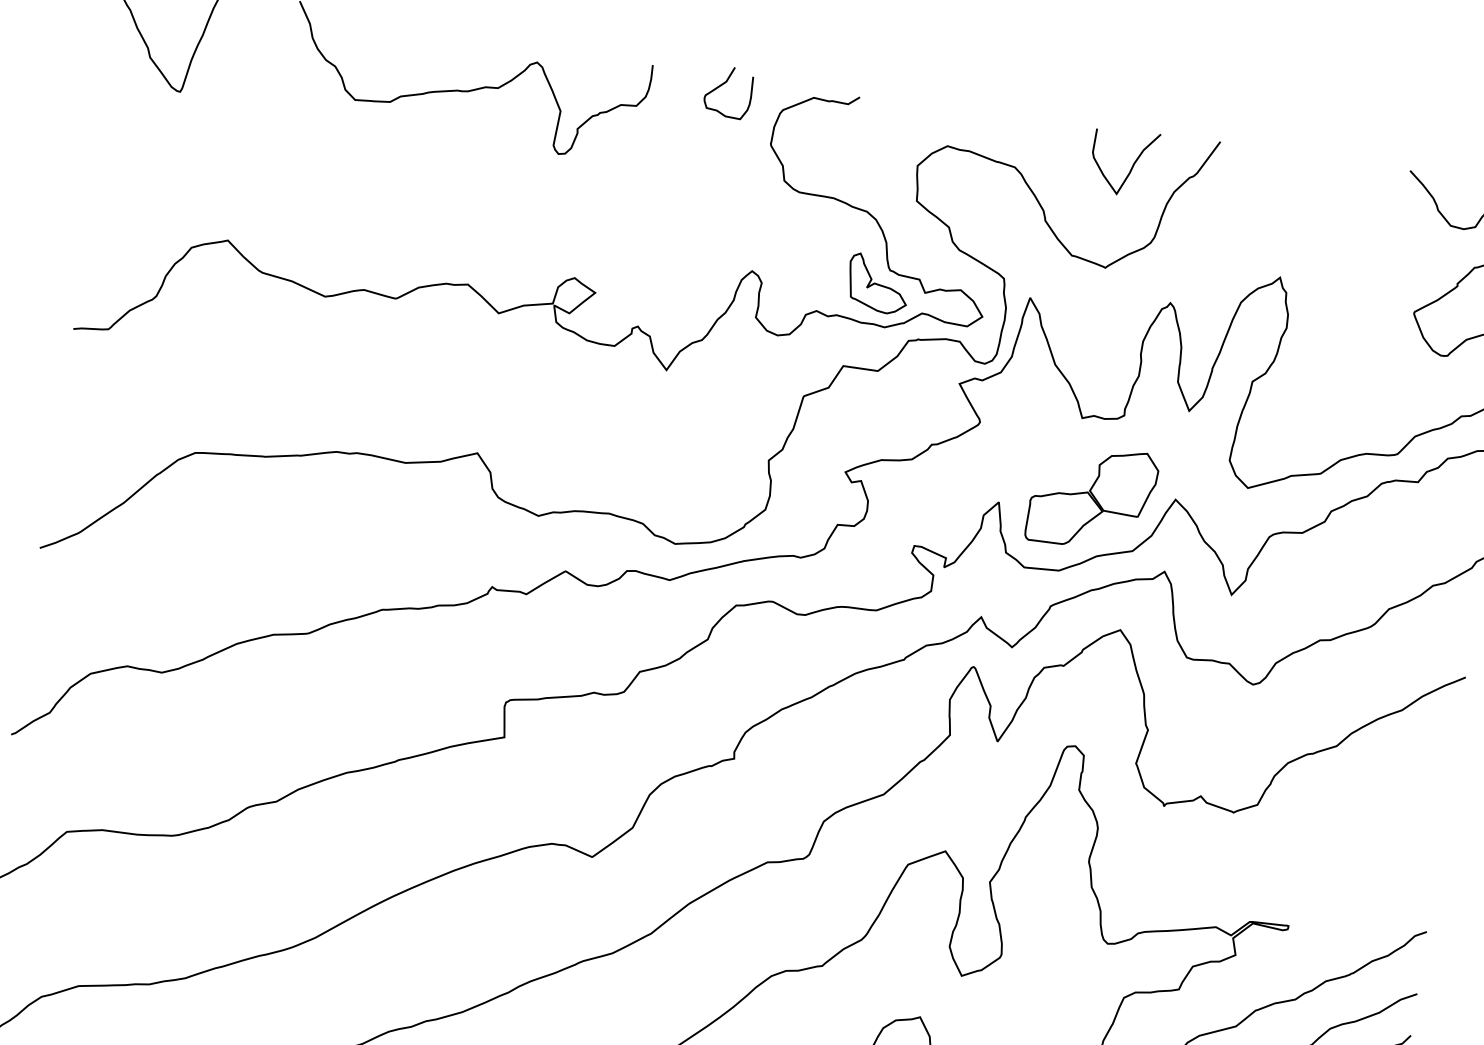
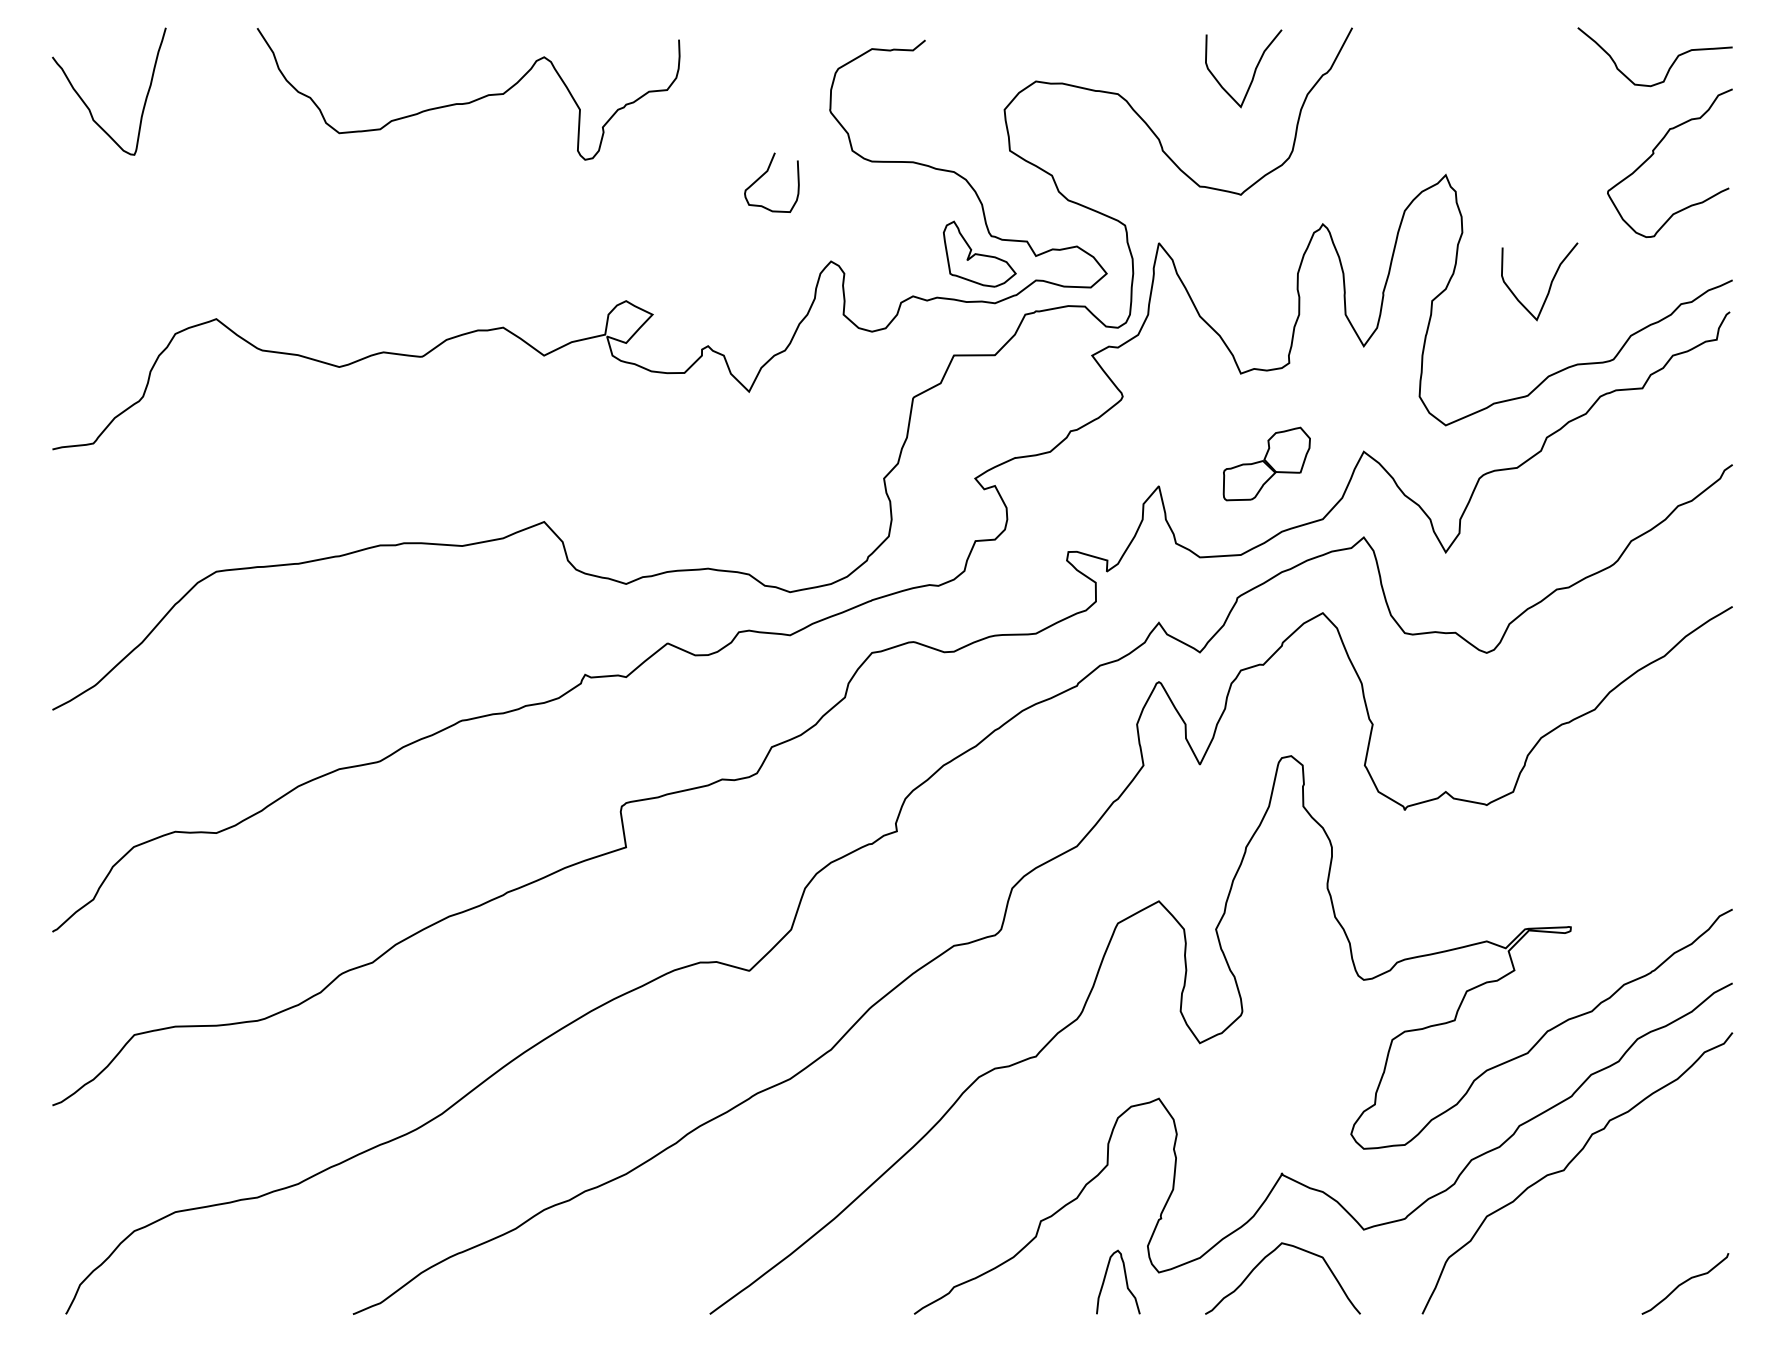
curve: (724, 84) -> (765, 174), moved
curve: (1353, 383) -> (1549, 285), added
part: (1092, 497) -> (1266, 463), size x0.6

